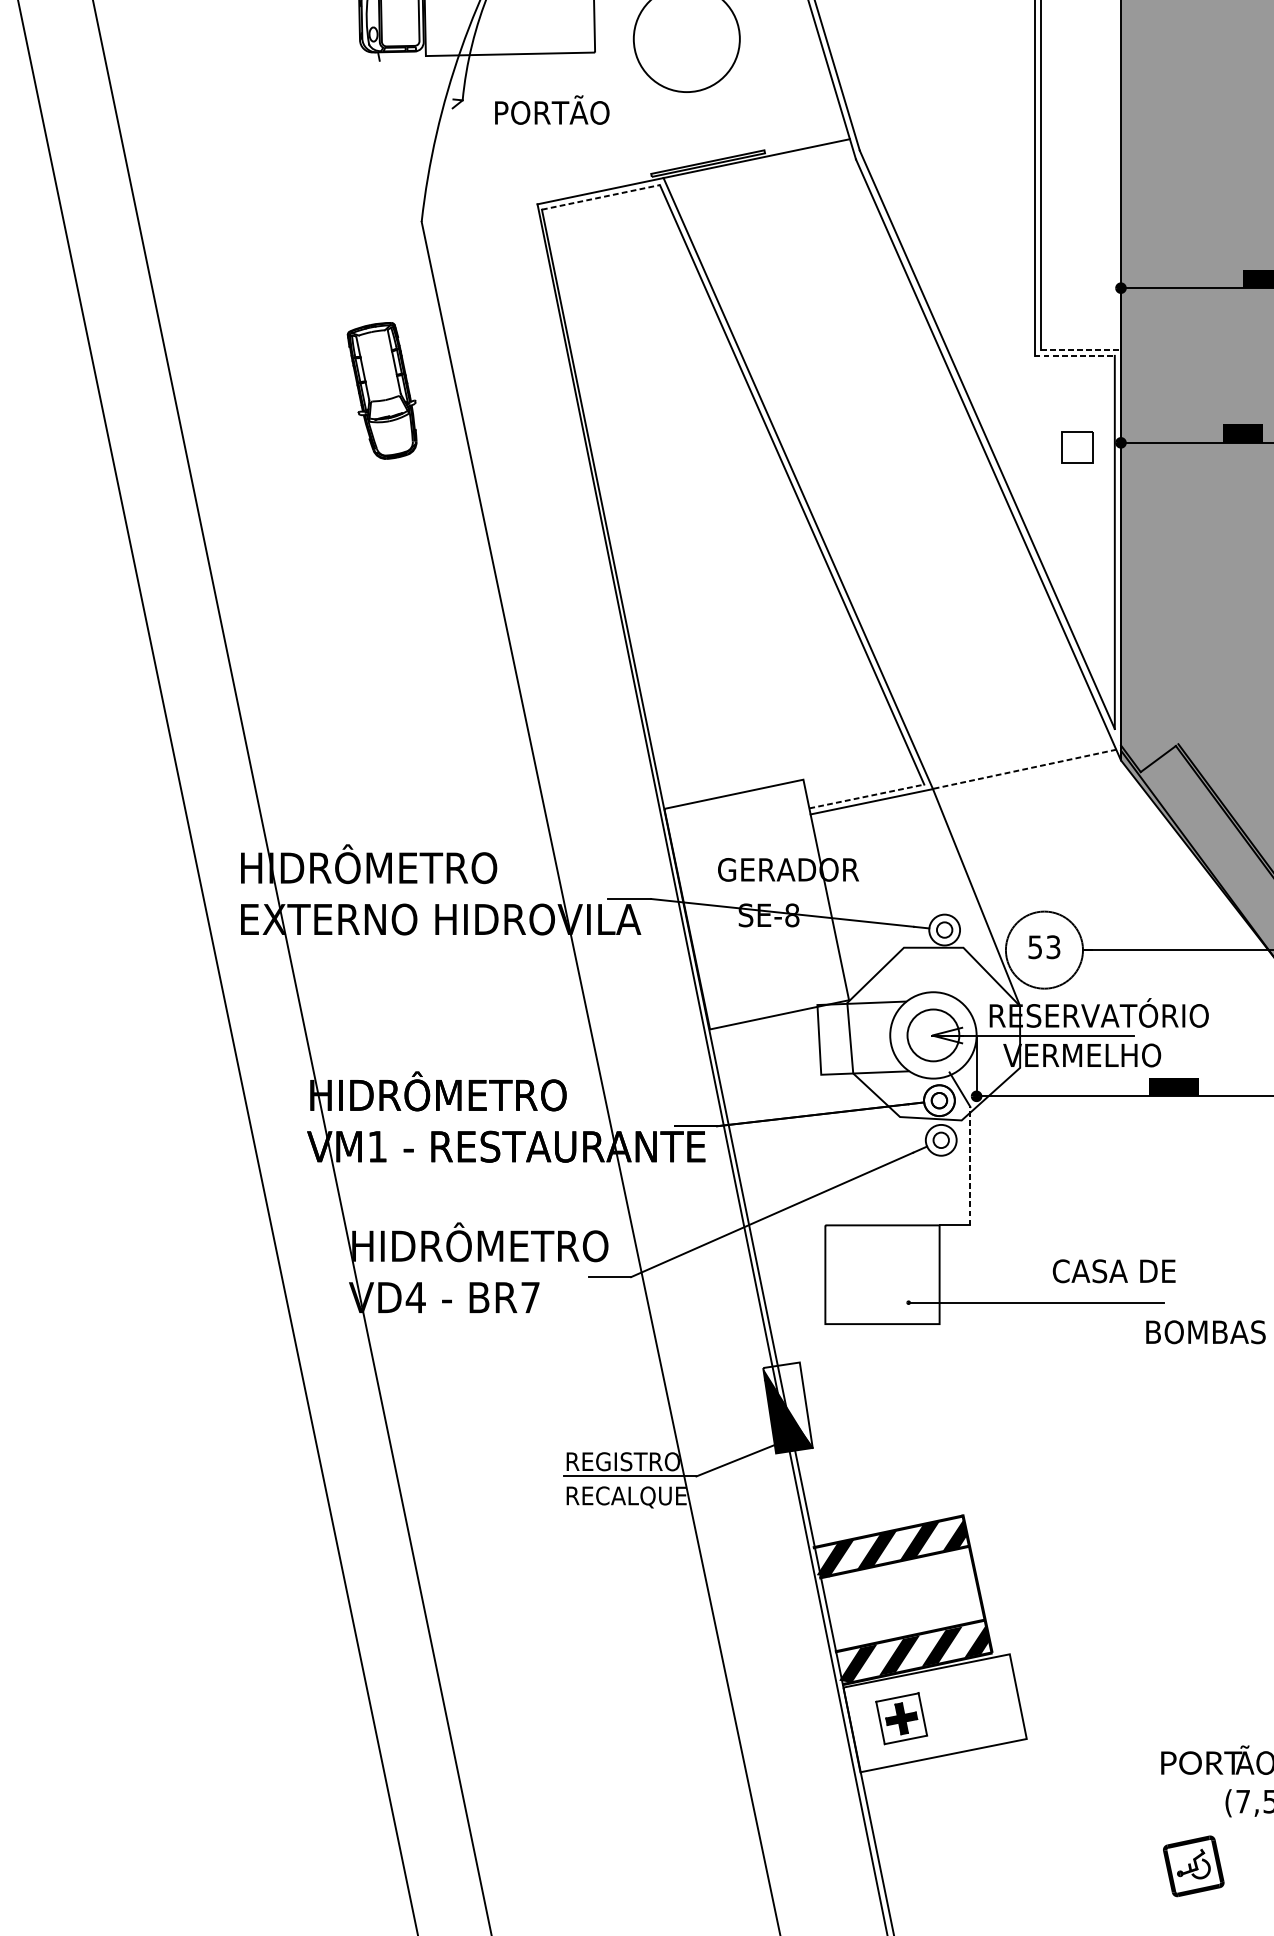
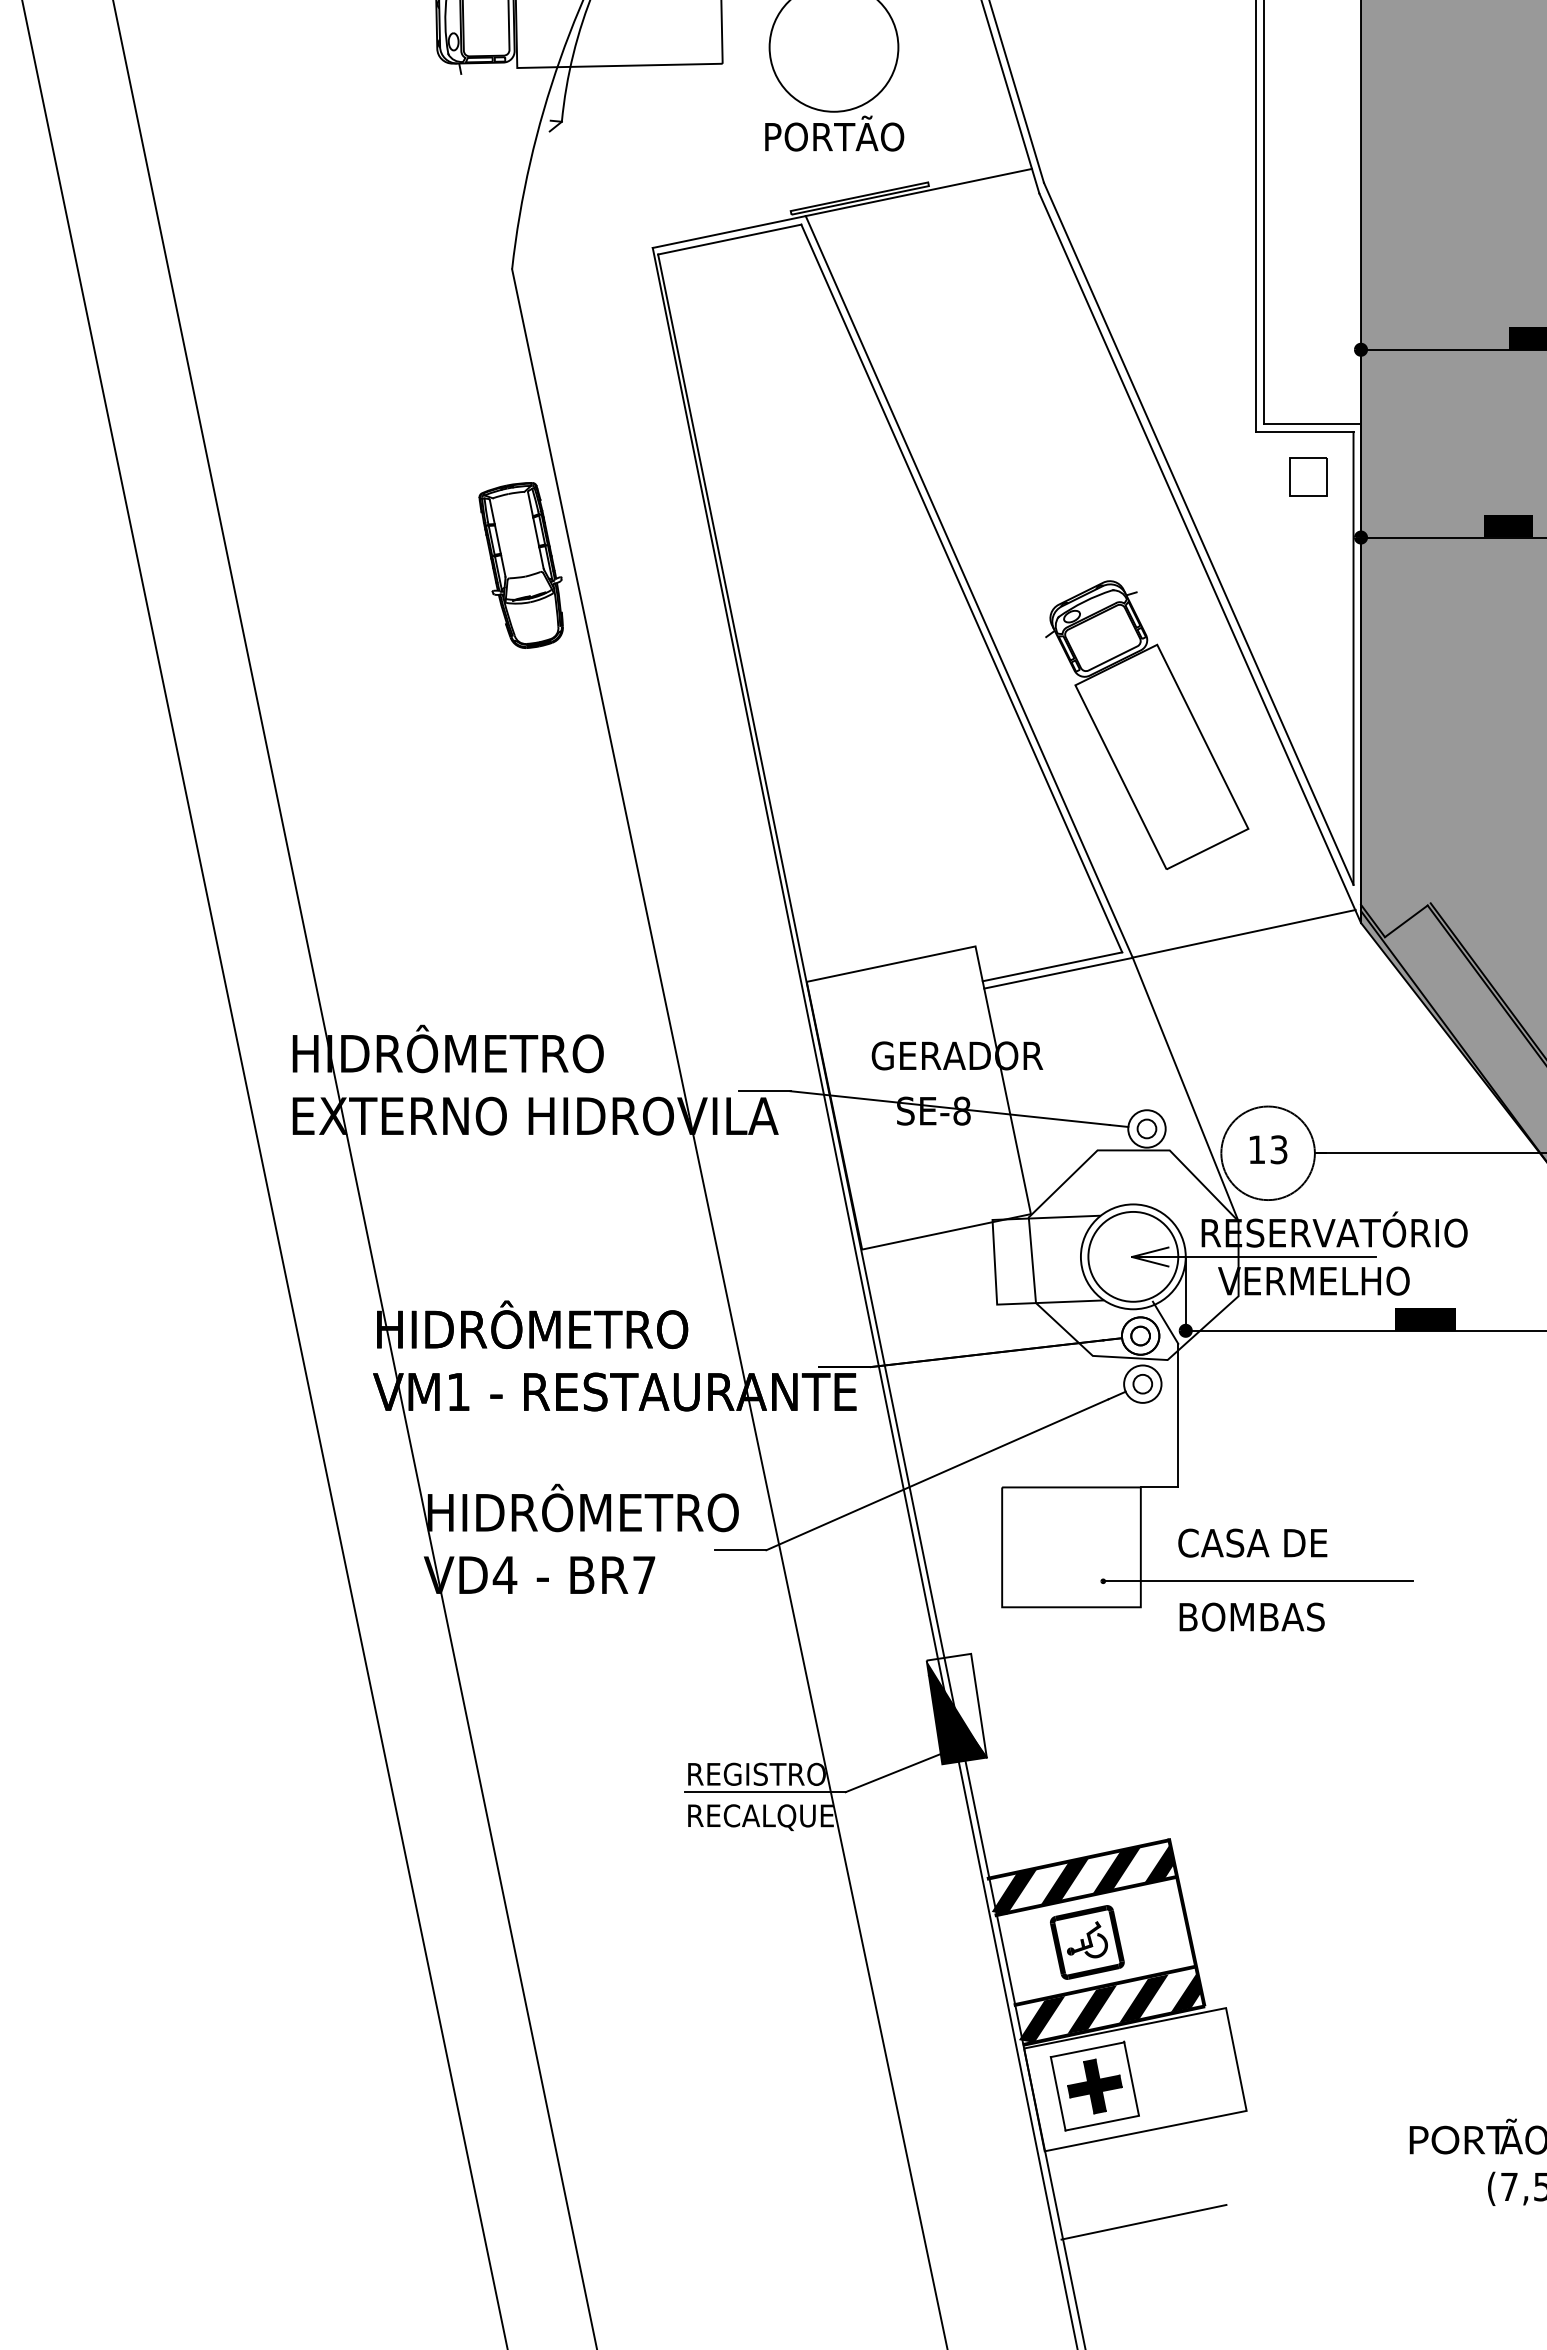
text: (552, 110) -> (834, 133), moved
line: (601, 197) -> (730, 239), dashed -> solid
line: (1081, 349) -> (1312, 424), dashed -> solid
line: (1074, 355) -> (1304, 431), dashed -> solid
part: (381, 390) -> (520, 565), moved
part: (1077, 446) -> (1308, 476), moved
part: (945, 596) -> (1147, 724), added
line: (1025, 769) -> (1244, 933), dashed -> solid
line: (866, 796) -> (1052, 966), dashed -> solid
text: (1034, 946) -> (1256, 1149), 53 -> 13
circle: (933, 1035) -> (1133, 1256), size x1.43
line: (970, 1166) -> (1178, 1415), dashed -> solid
text: (1113, 1270) -> (1252, 1542), moved
text: (1205, 1331) -> (1251, 1616), moved
part: (901, 1718) -> (1094, 2085), size x1.43
line: (941, 1830) -> (1143, 2221), added
part: (1193, 1866) -> (1087, 1942), moved

